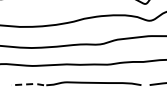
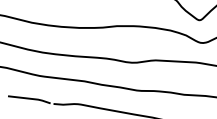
line: (28, 84) -> (30, 99), dashed -> solid

